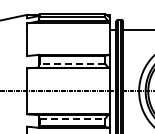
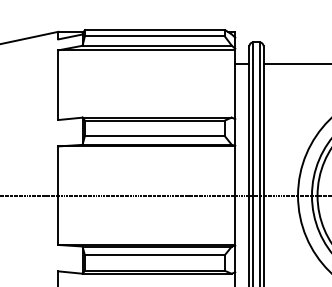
line: (72, 63) -> (155, 136), dashed -> solid
line: (72, 119) -> (155, 255), dashed -> solid

